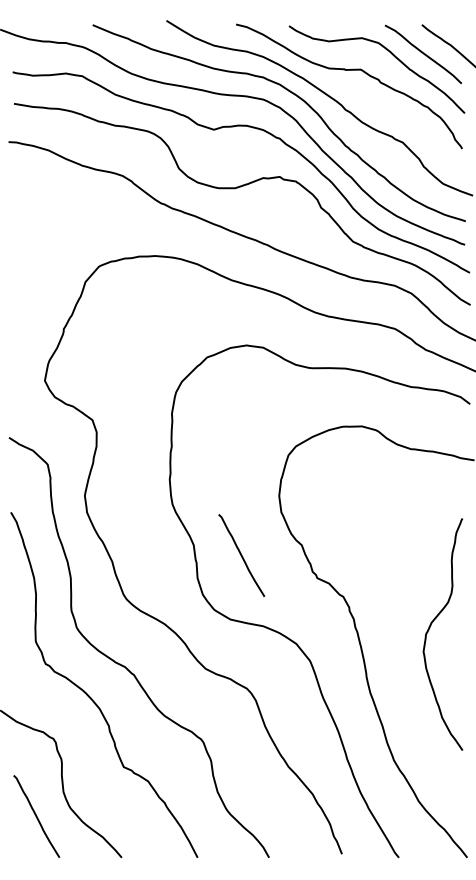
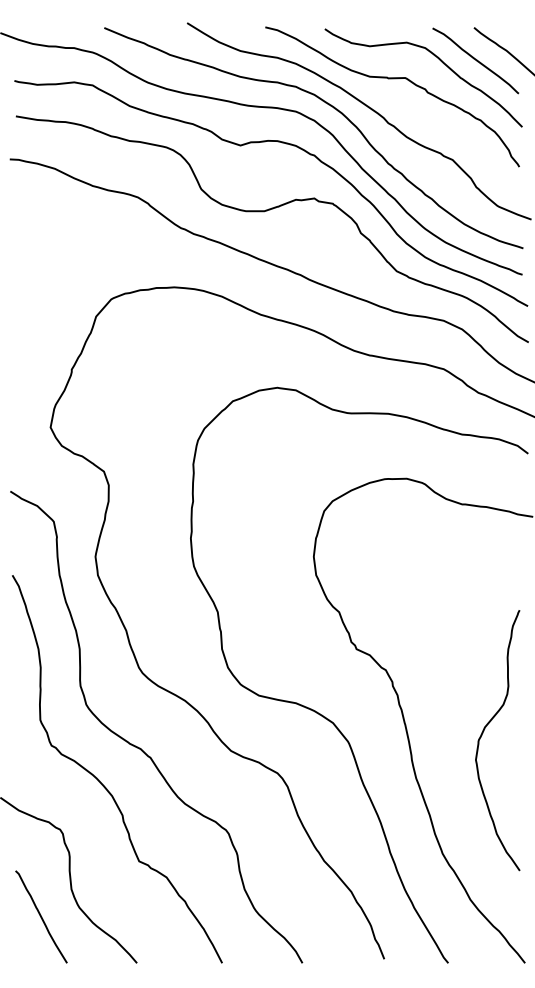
curve: (241, 555) -> (271, 623), removed
curve: (429, 630) -> (482, 736), moved

